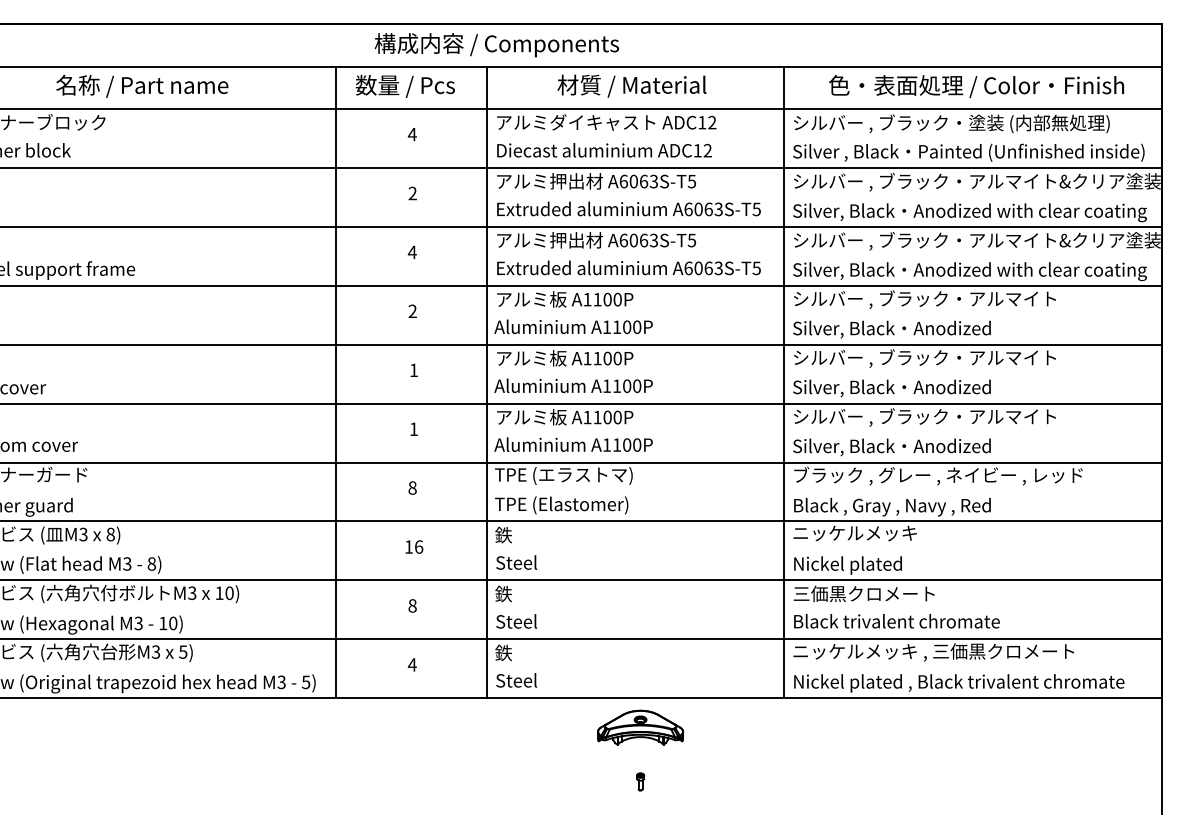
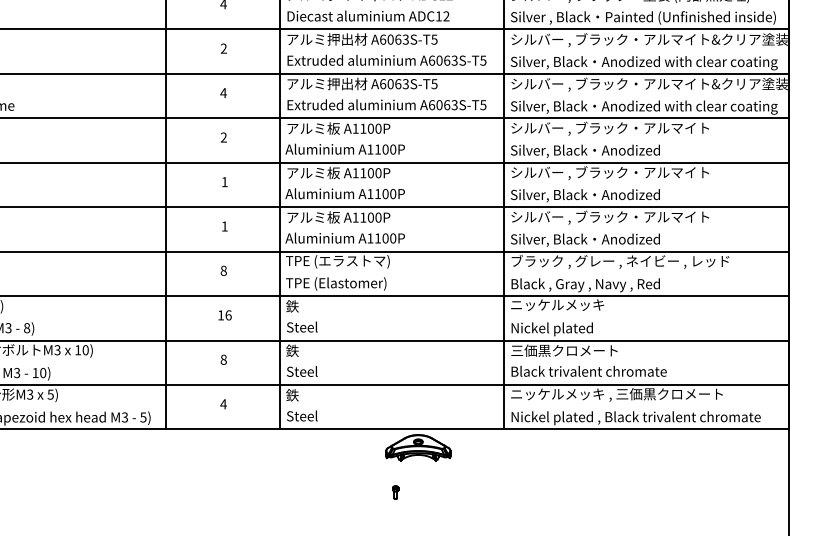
part: (640, 727) -> (418, 447), moved

